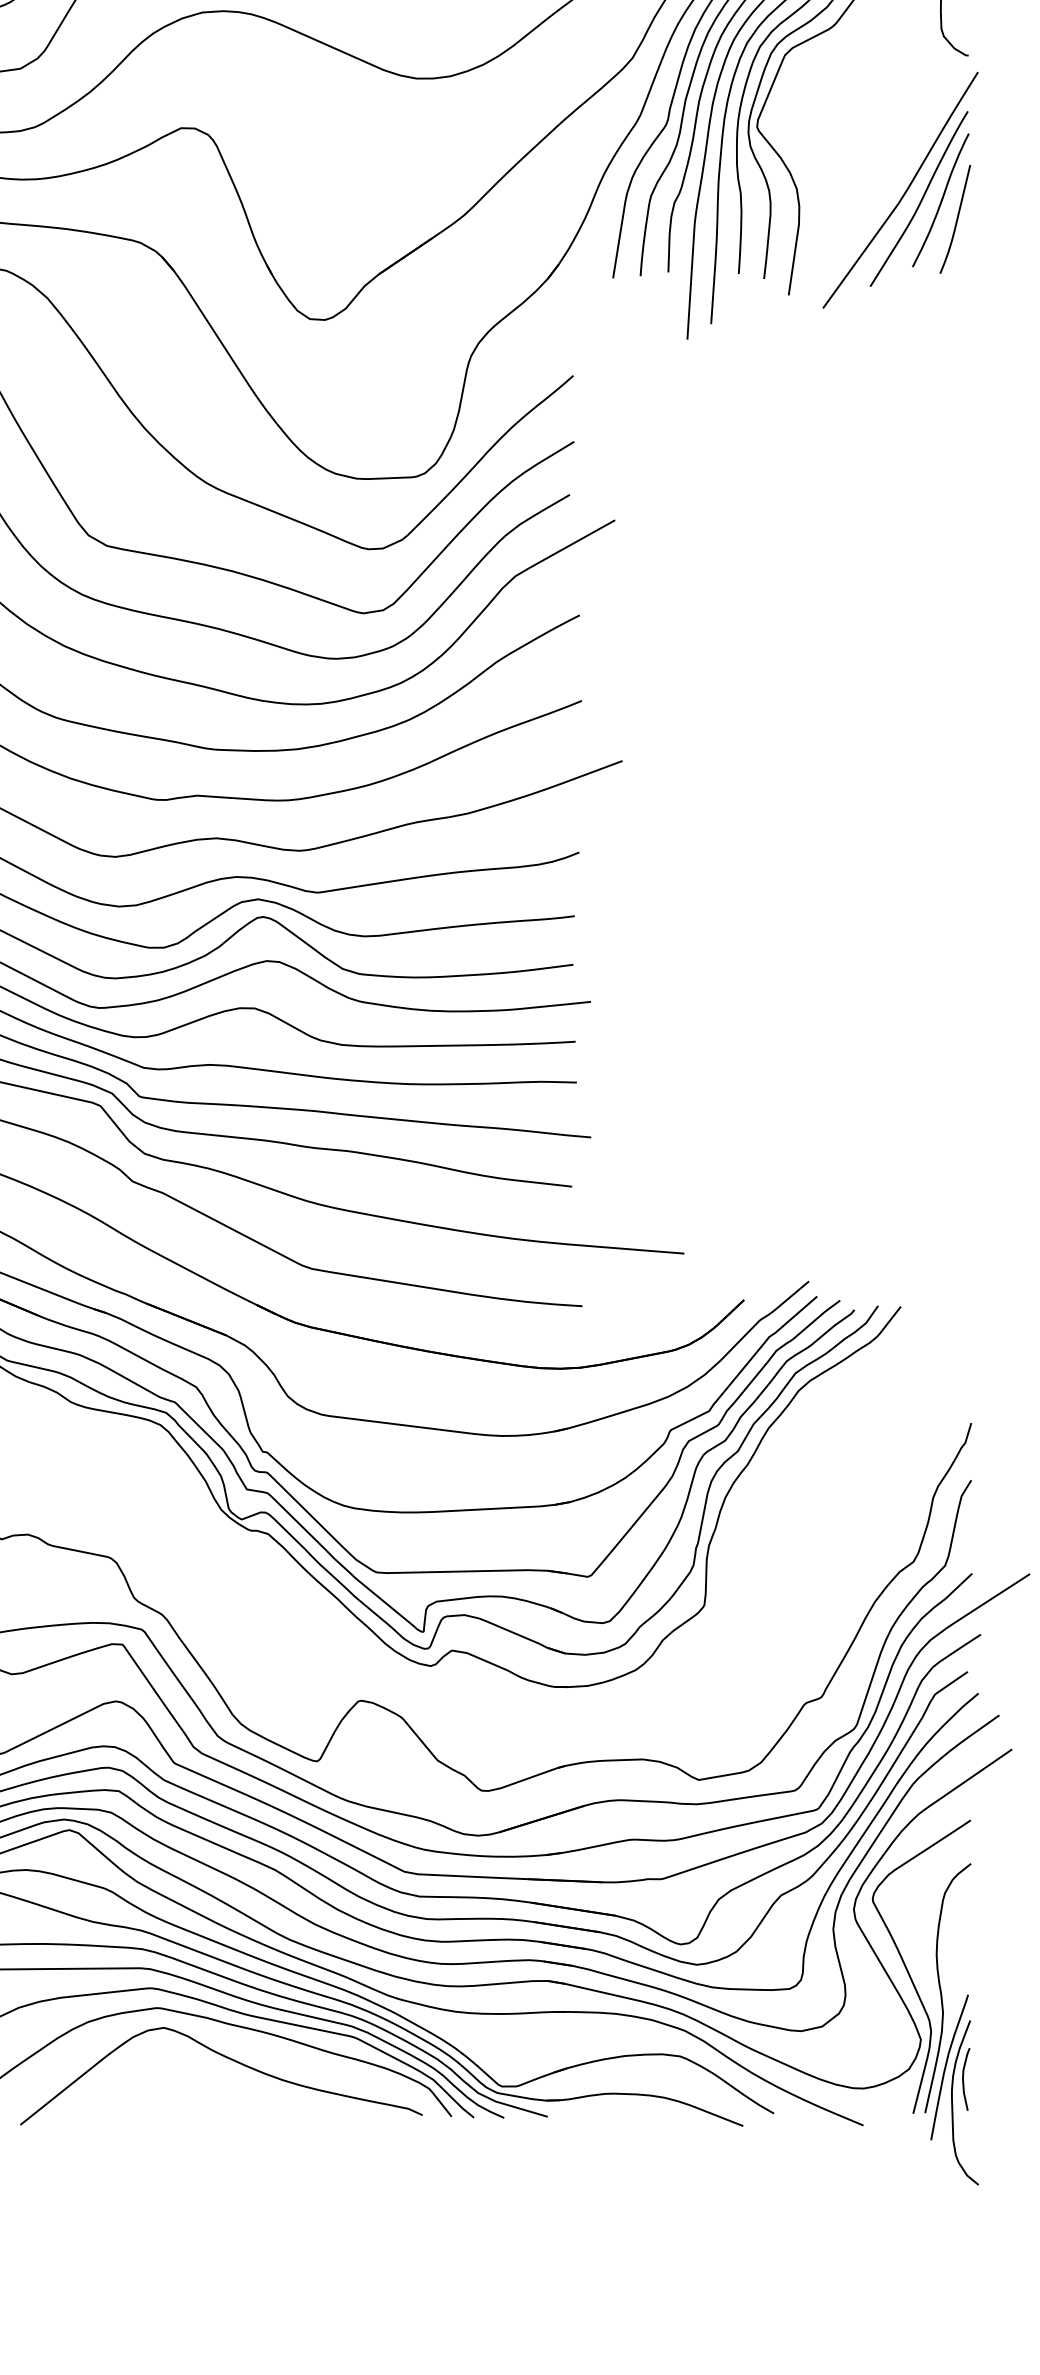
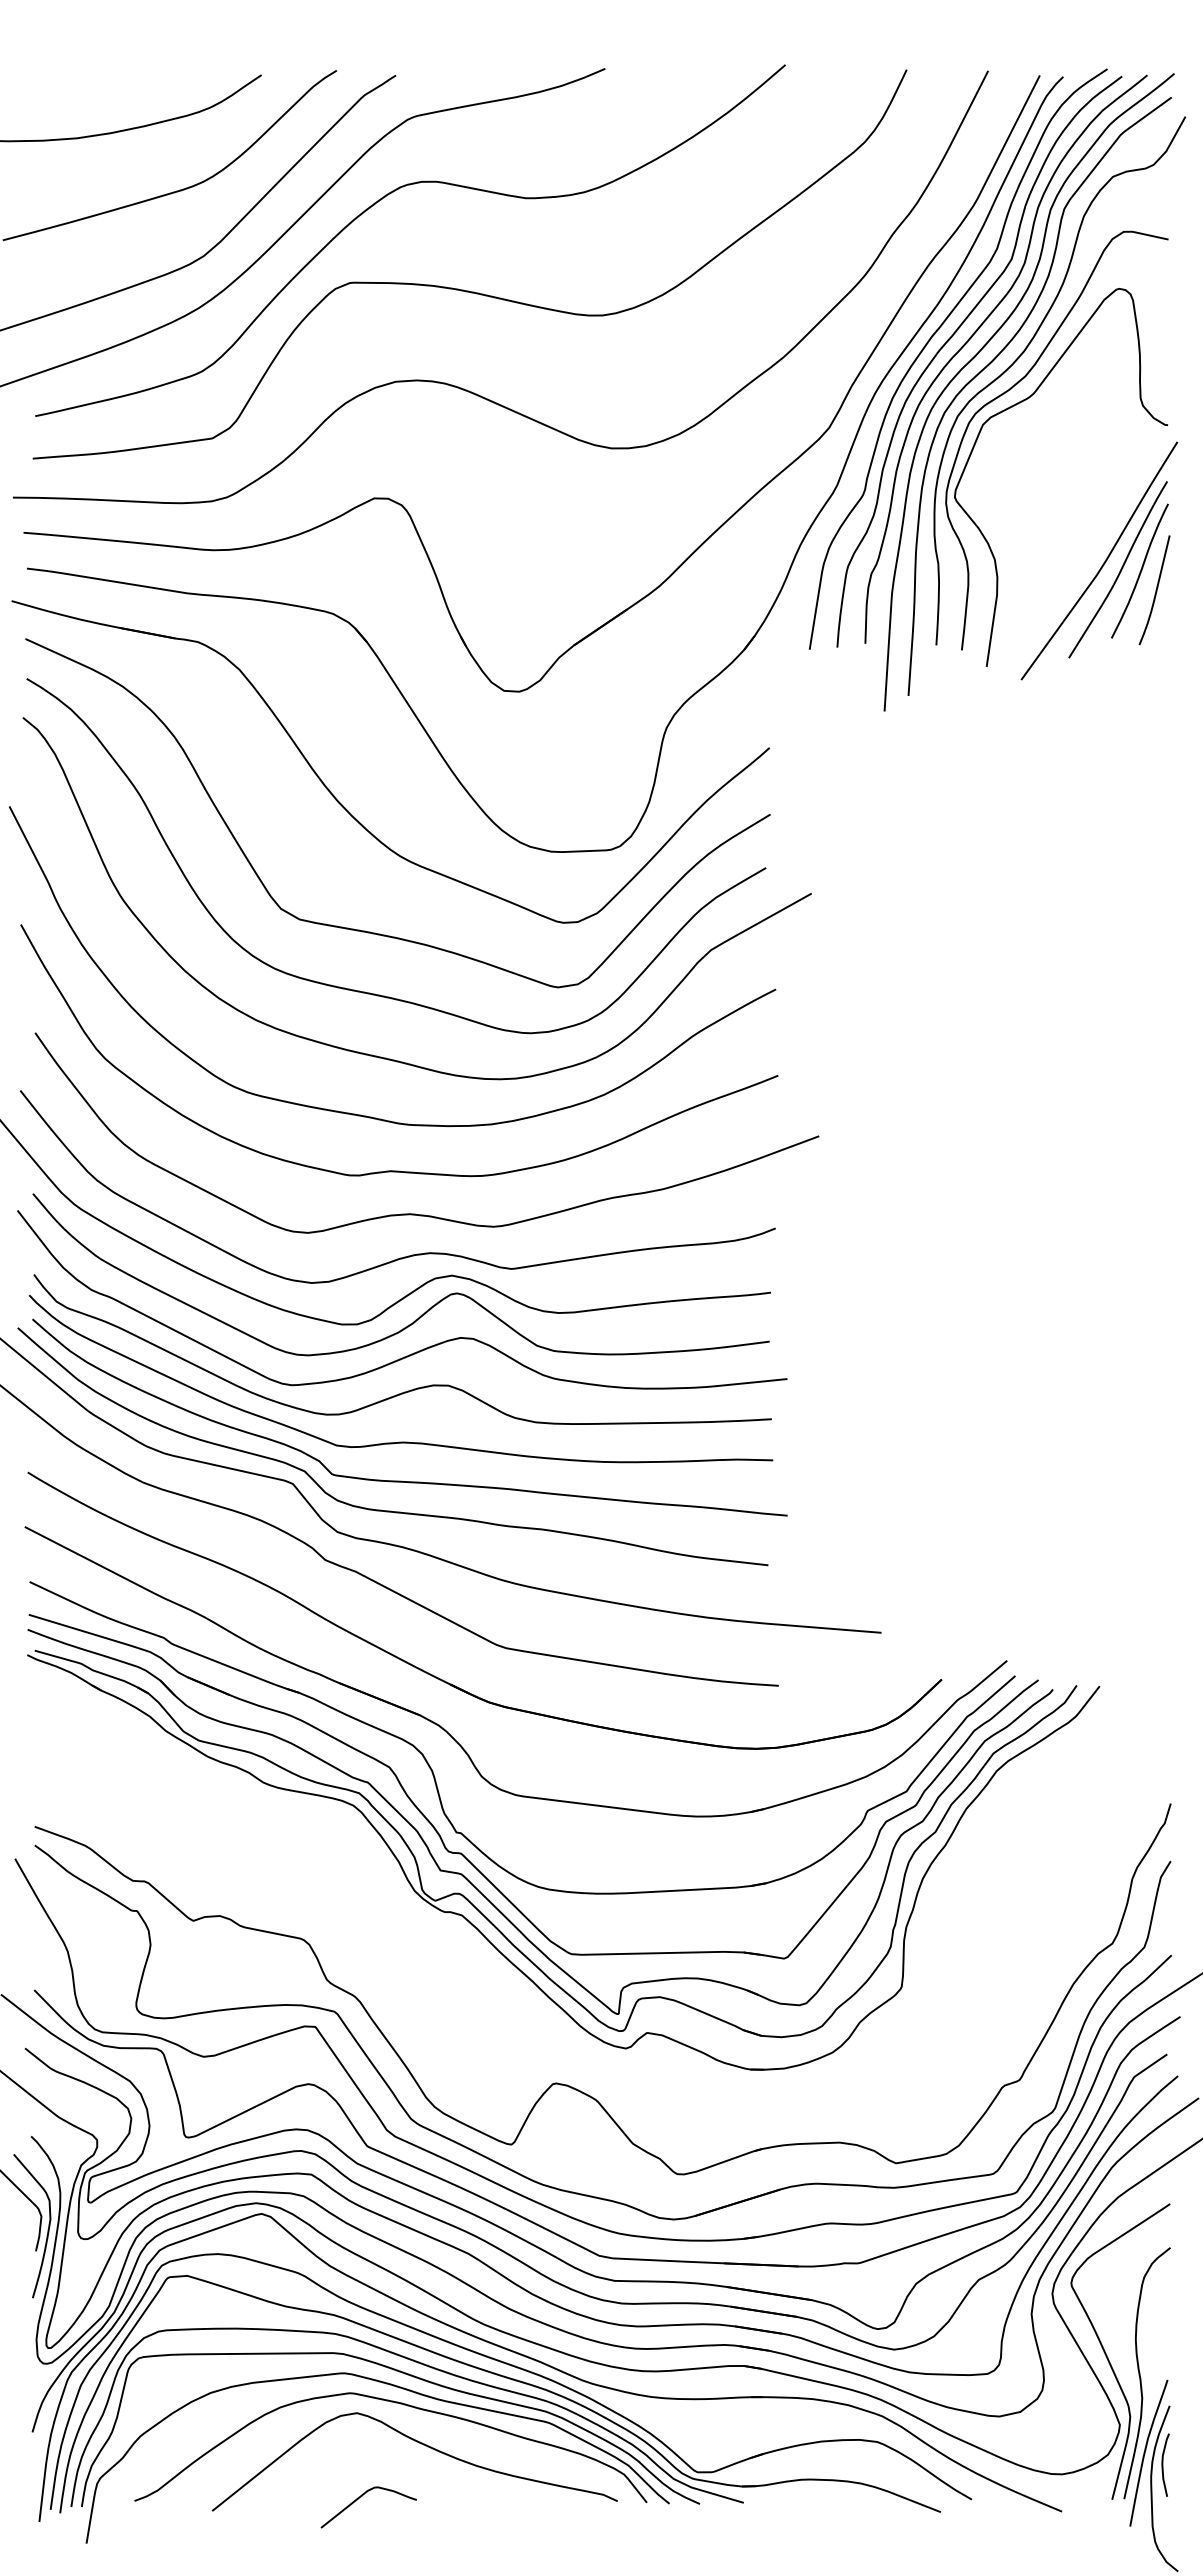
curve: (168, 2111) -> (361, 2497), added

